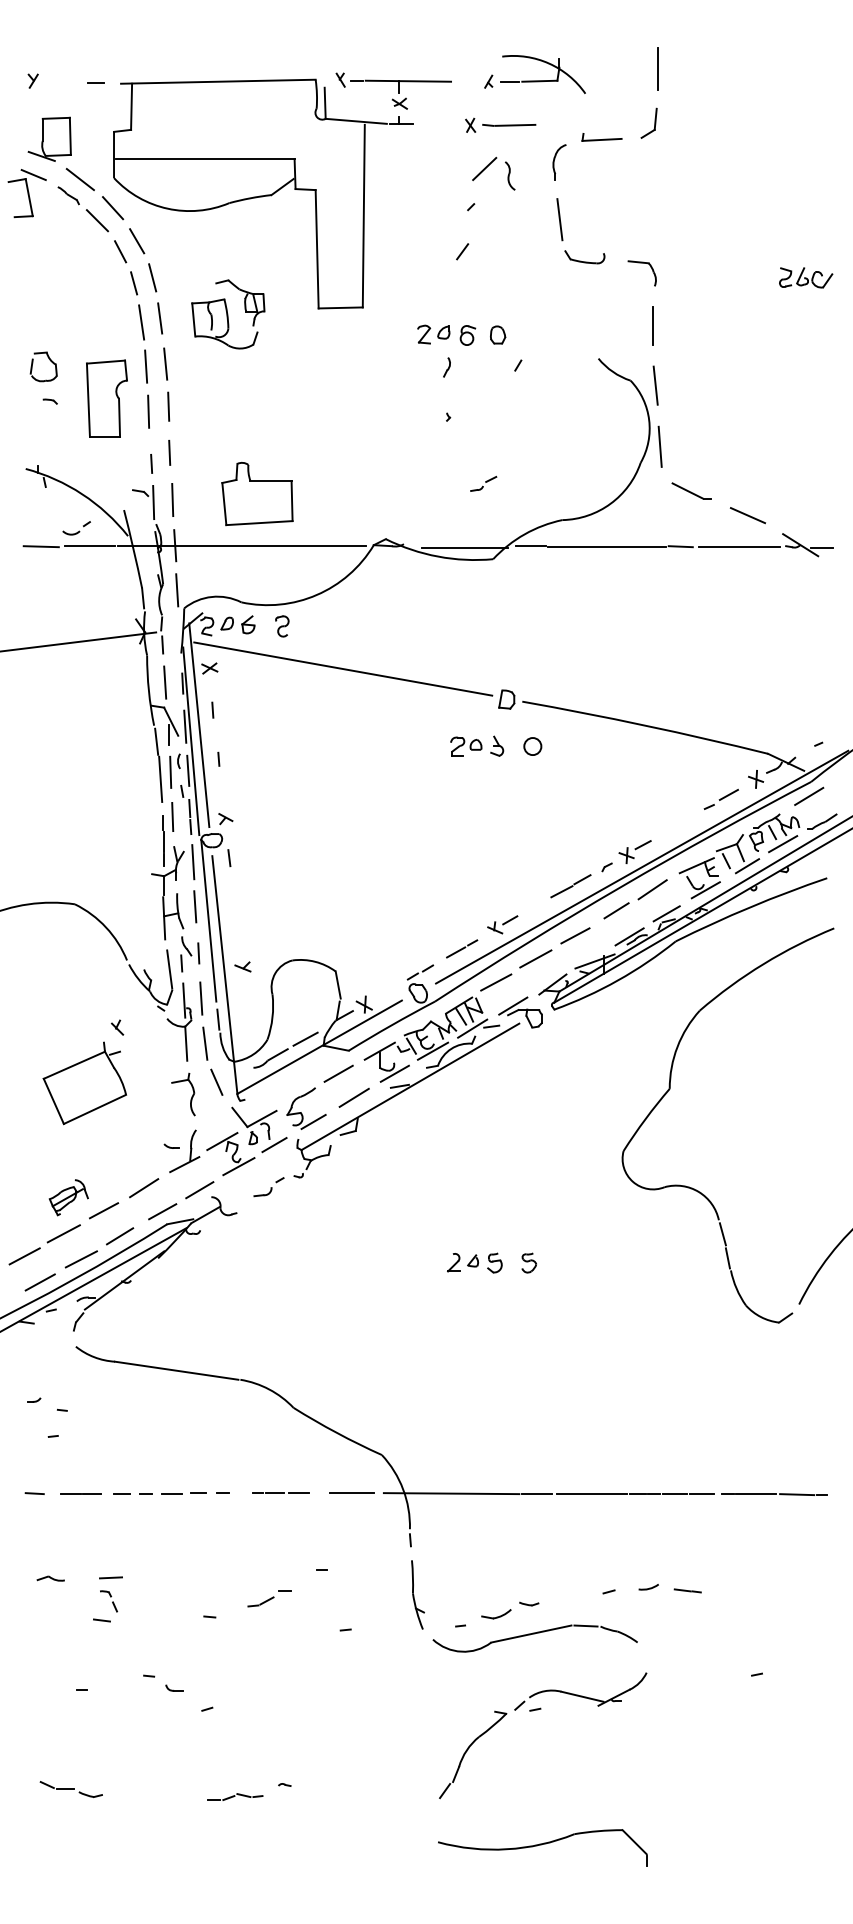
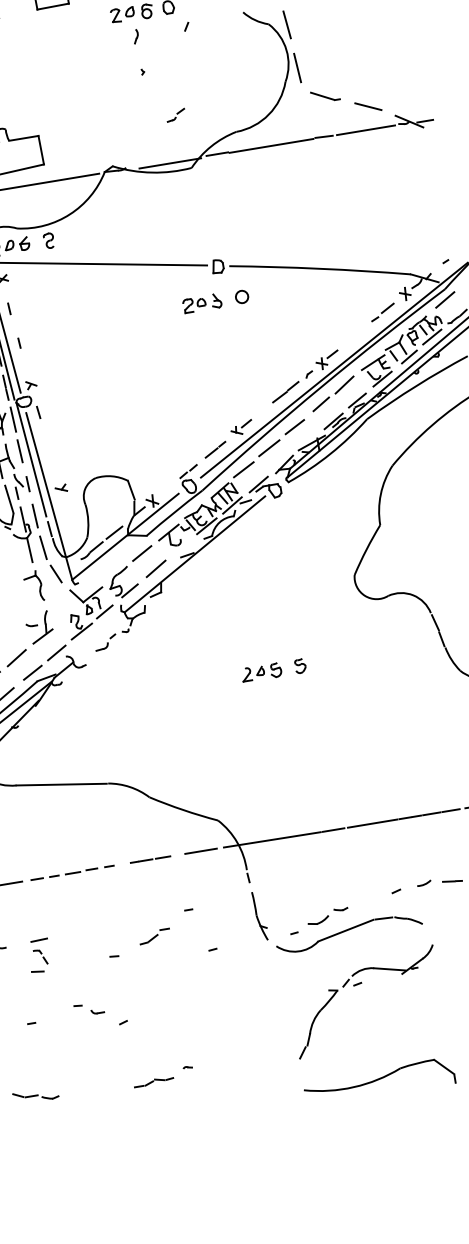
line: (394, 1073) -> (181, 546), removed
line: (222, 1141) -> (67, 615), removed

